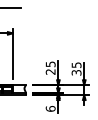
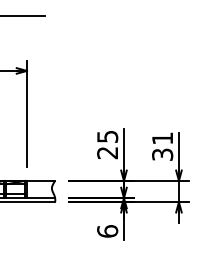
text: (76, 64) -> (162, 137), 35 -> 31

